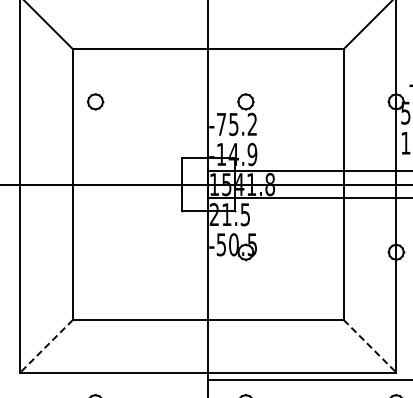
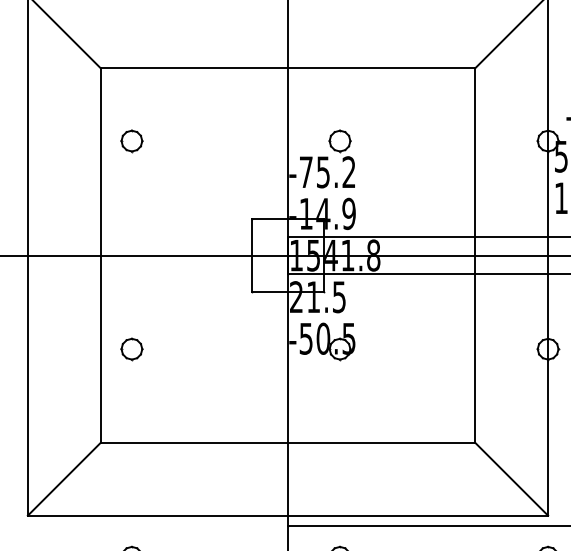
part: (95, 252) -> (131, 349), added
line: (46, 346) -> (64, 479), dashed -> solid
line: (370, 346) -> (512, 479), dashed -> solid

